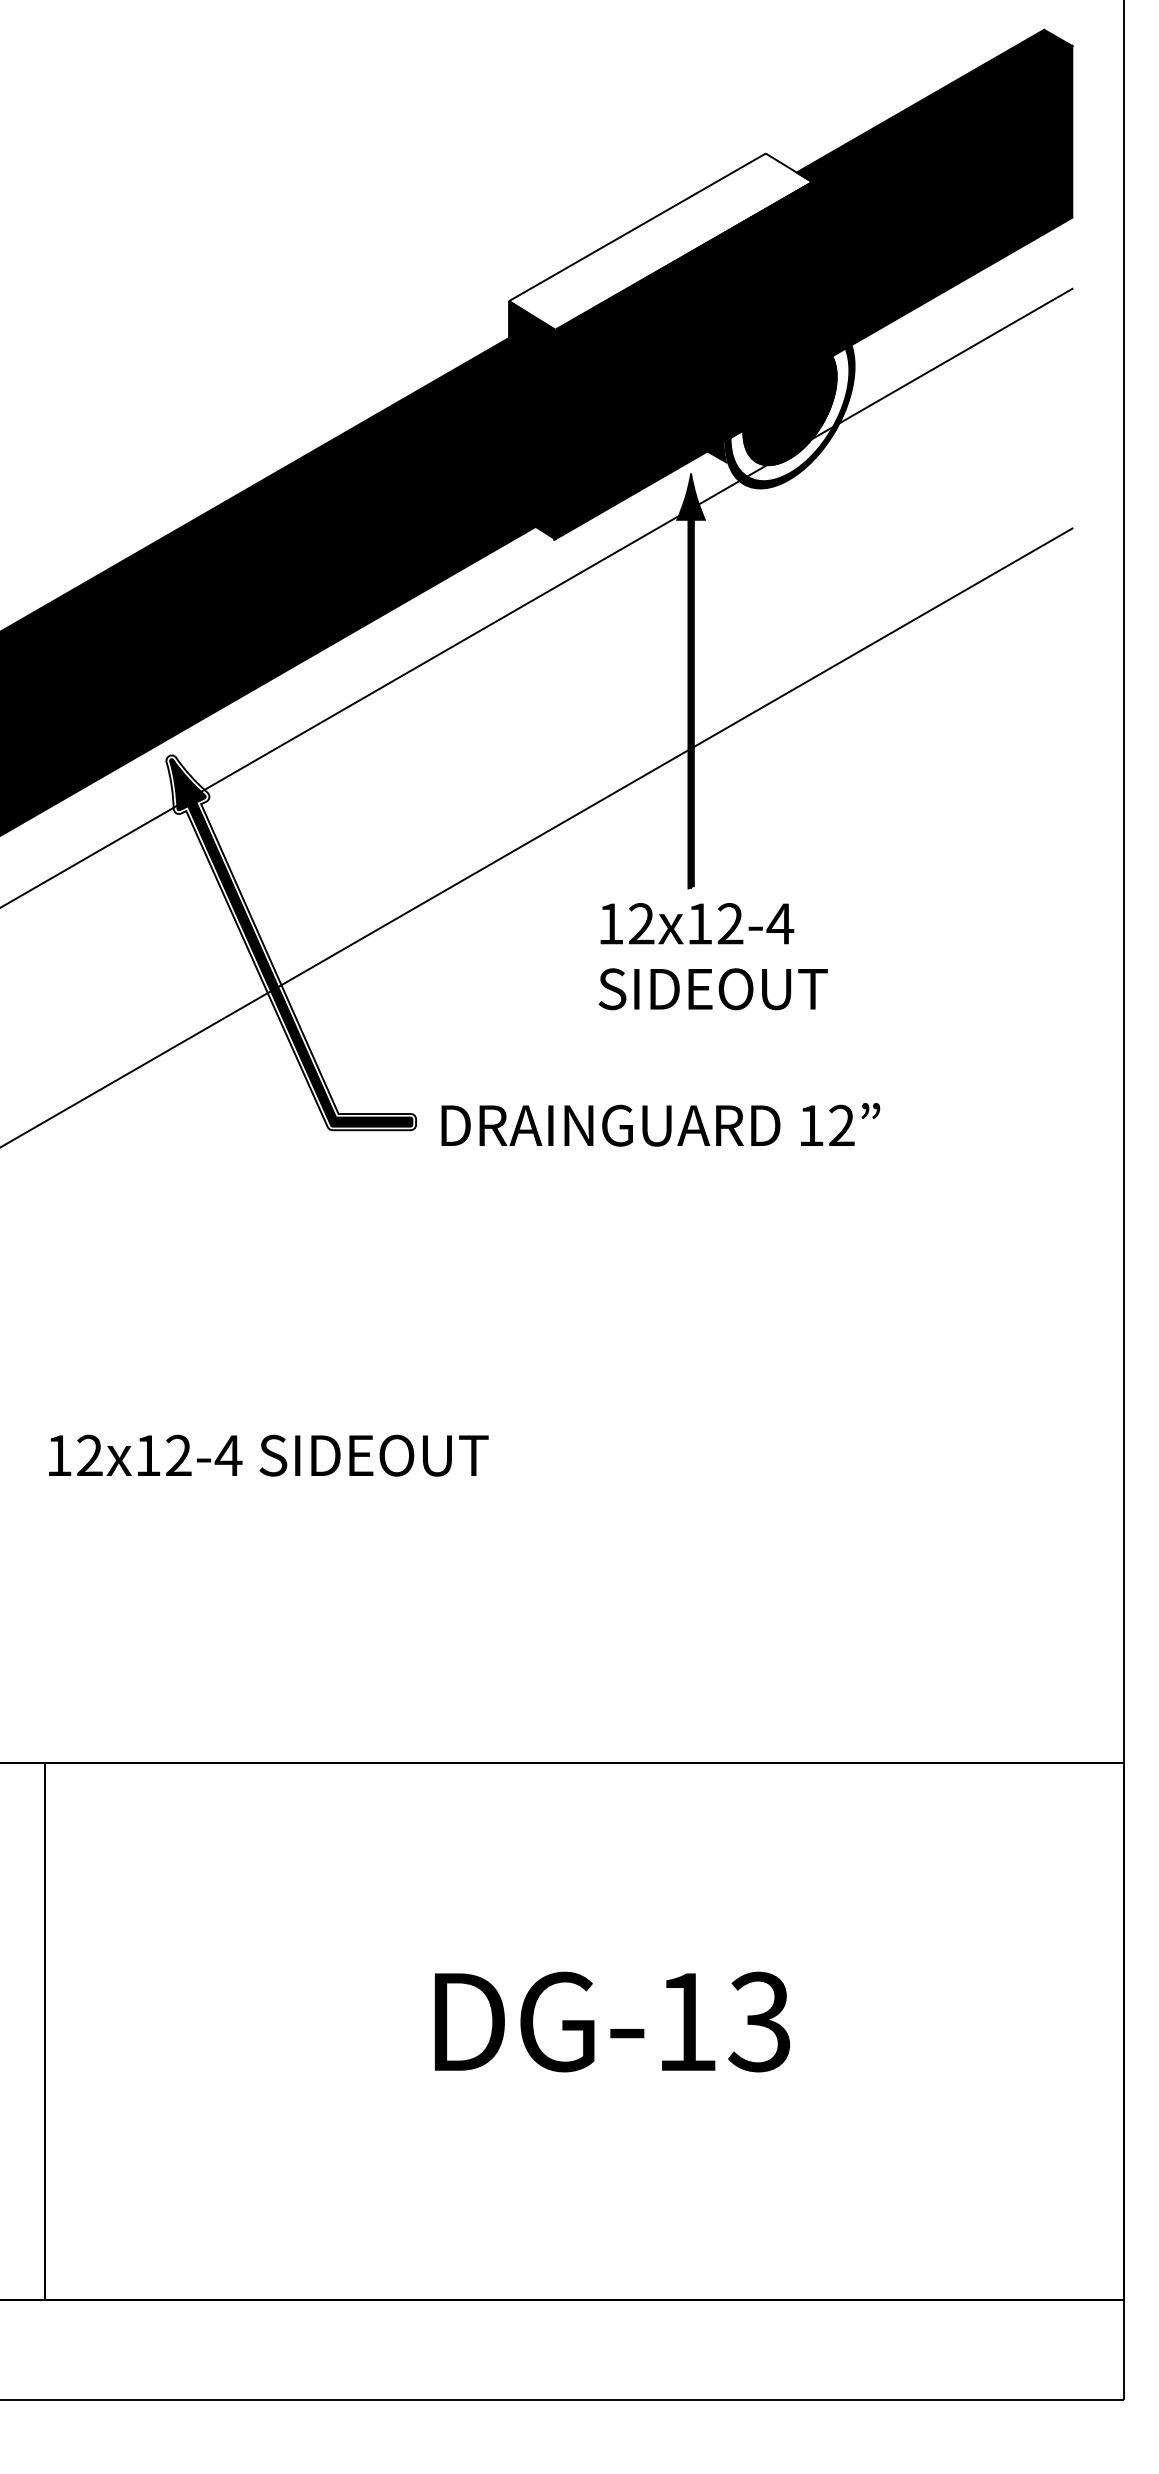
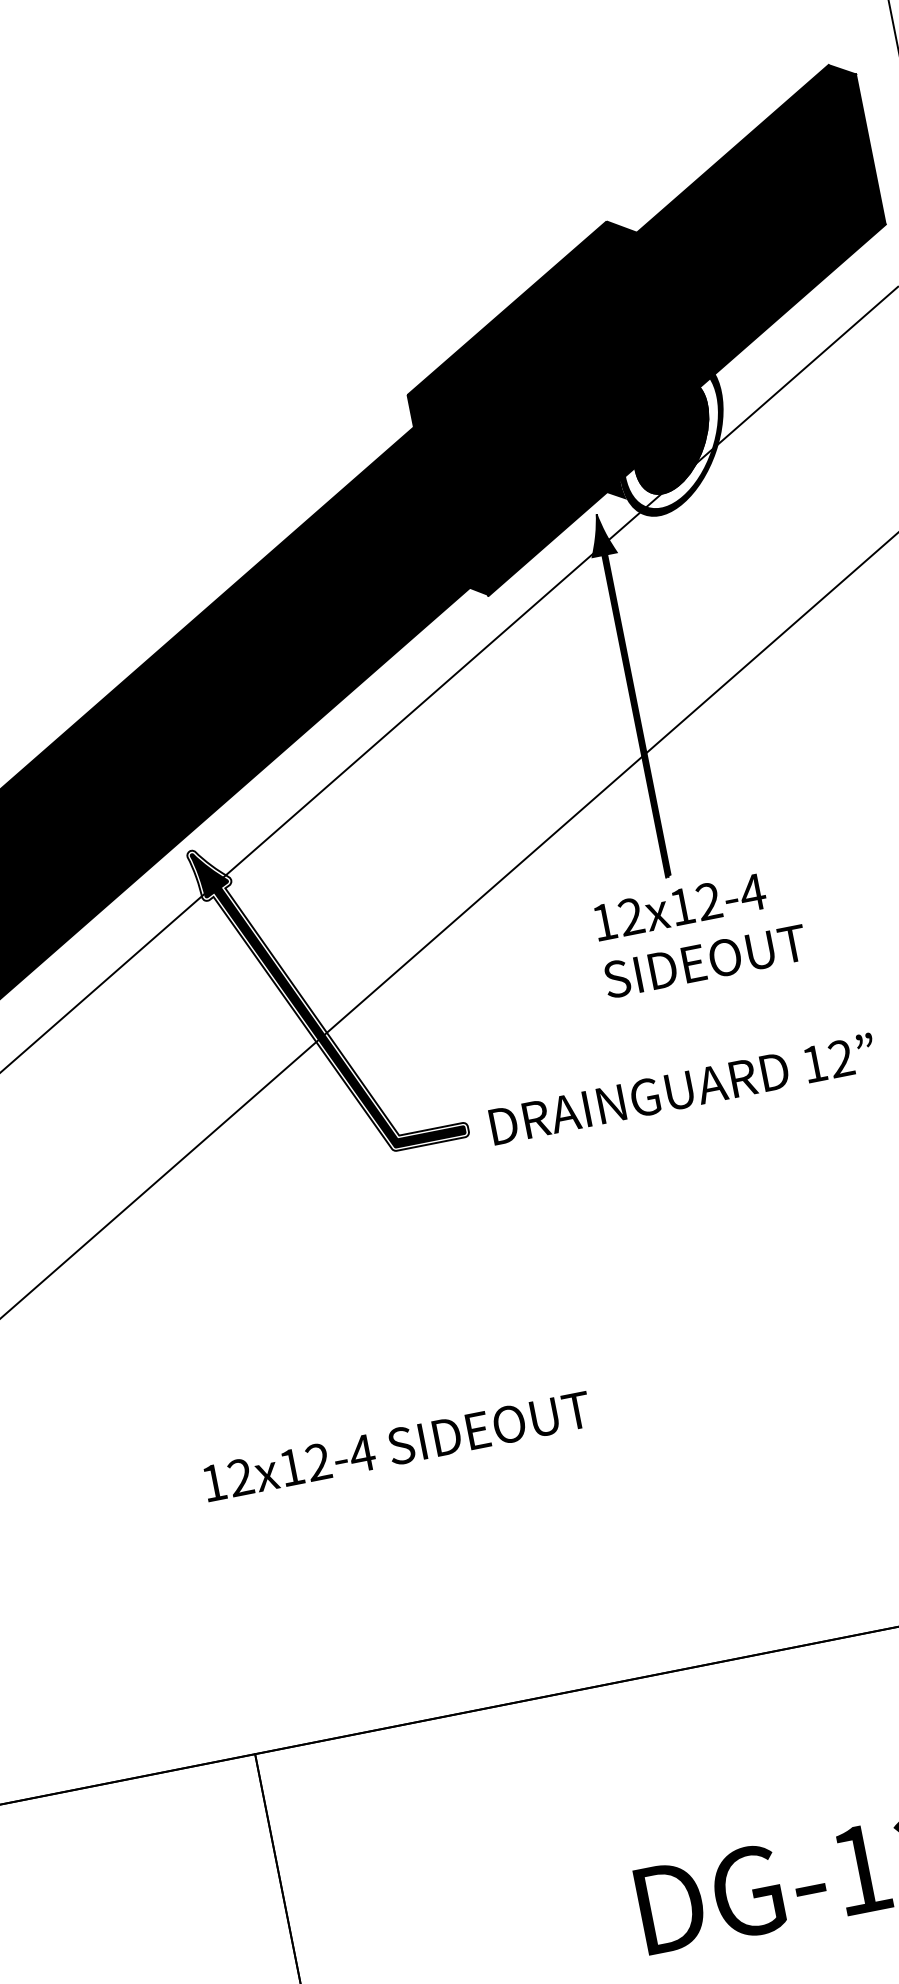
fill: (660, 241) -> (529, 316), added

